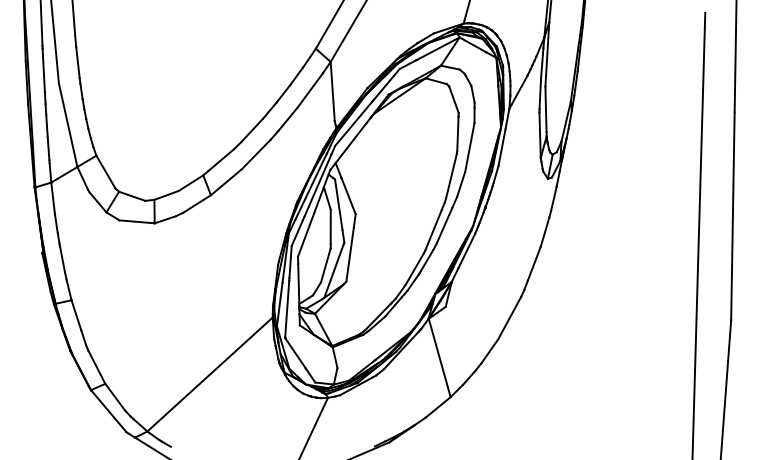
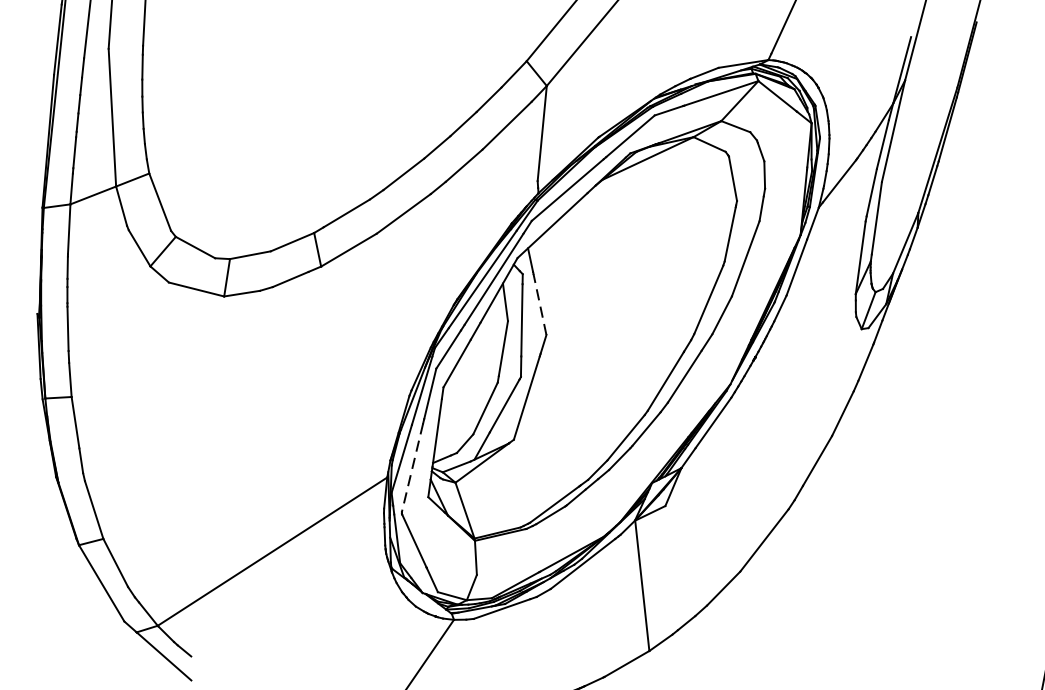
line: (348, 195) -> (539, 303), solid -> dashed
line: (287, 309) -> (412, 468), solid -> dashed

